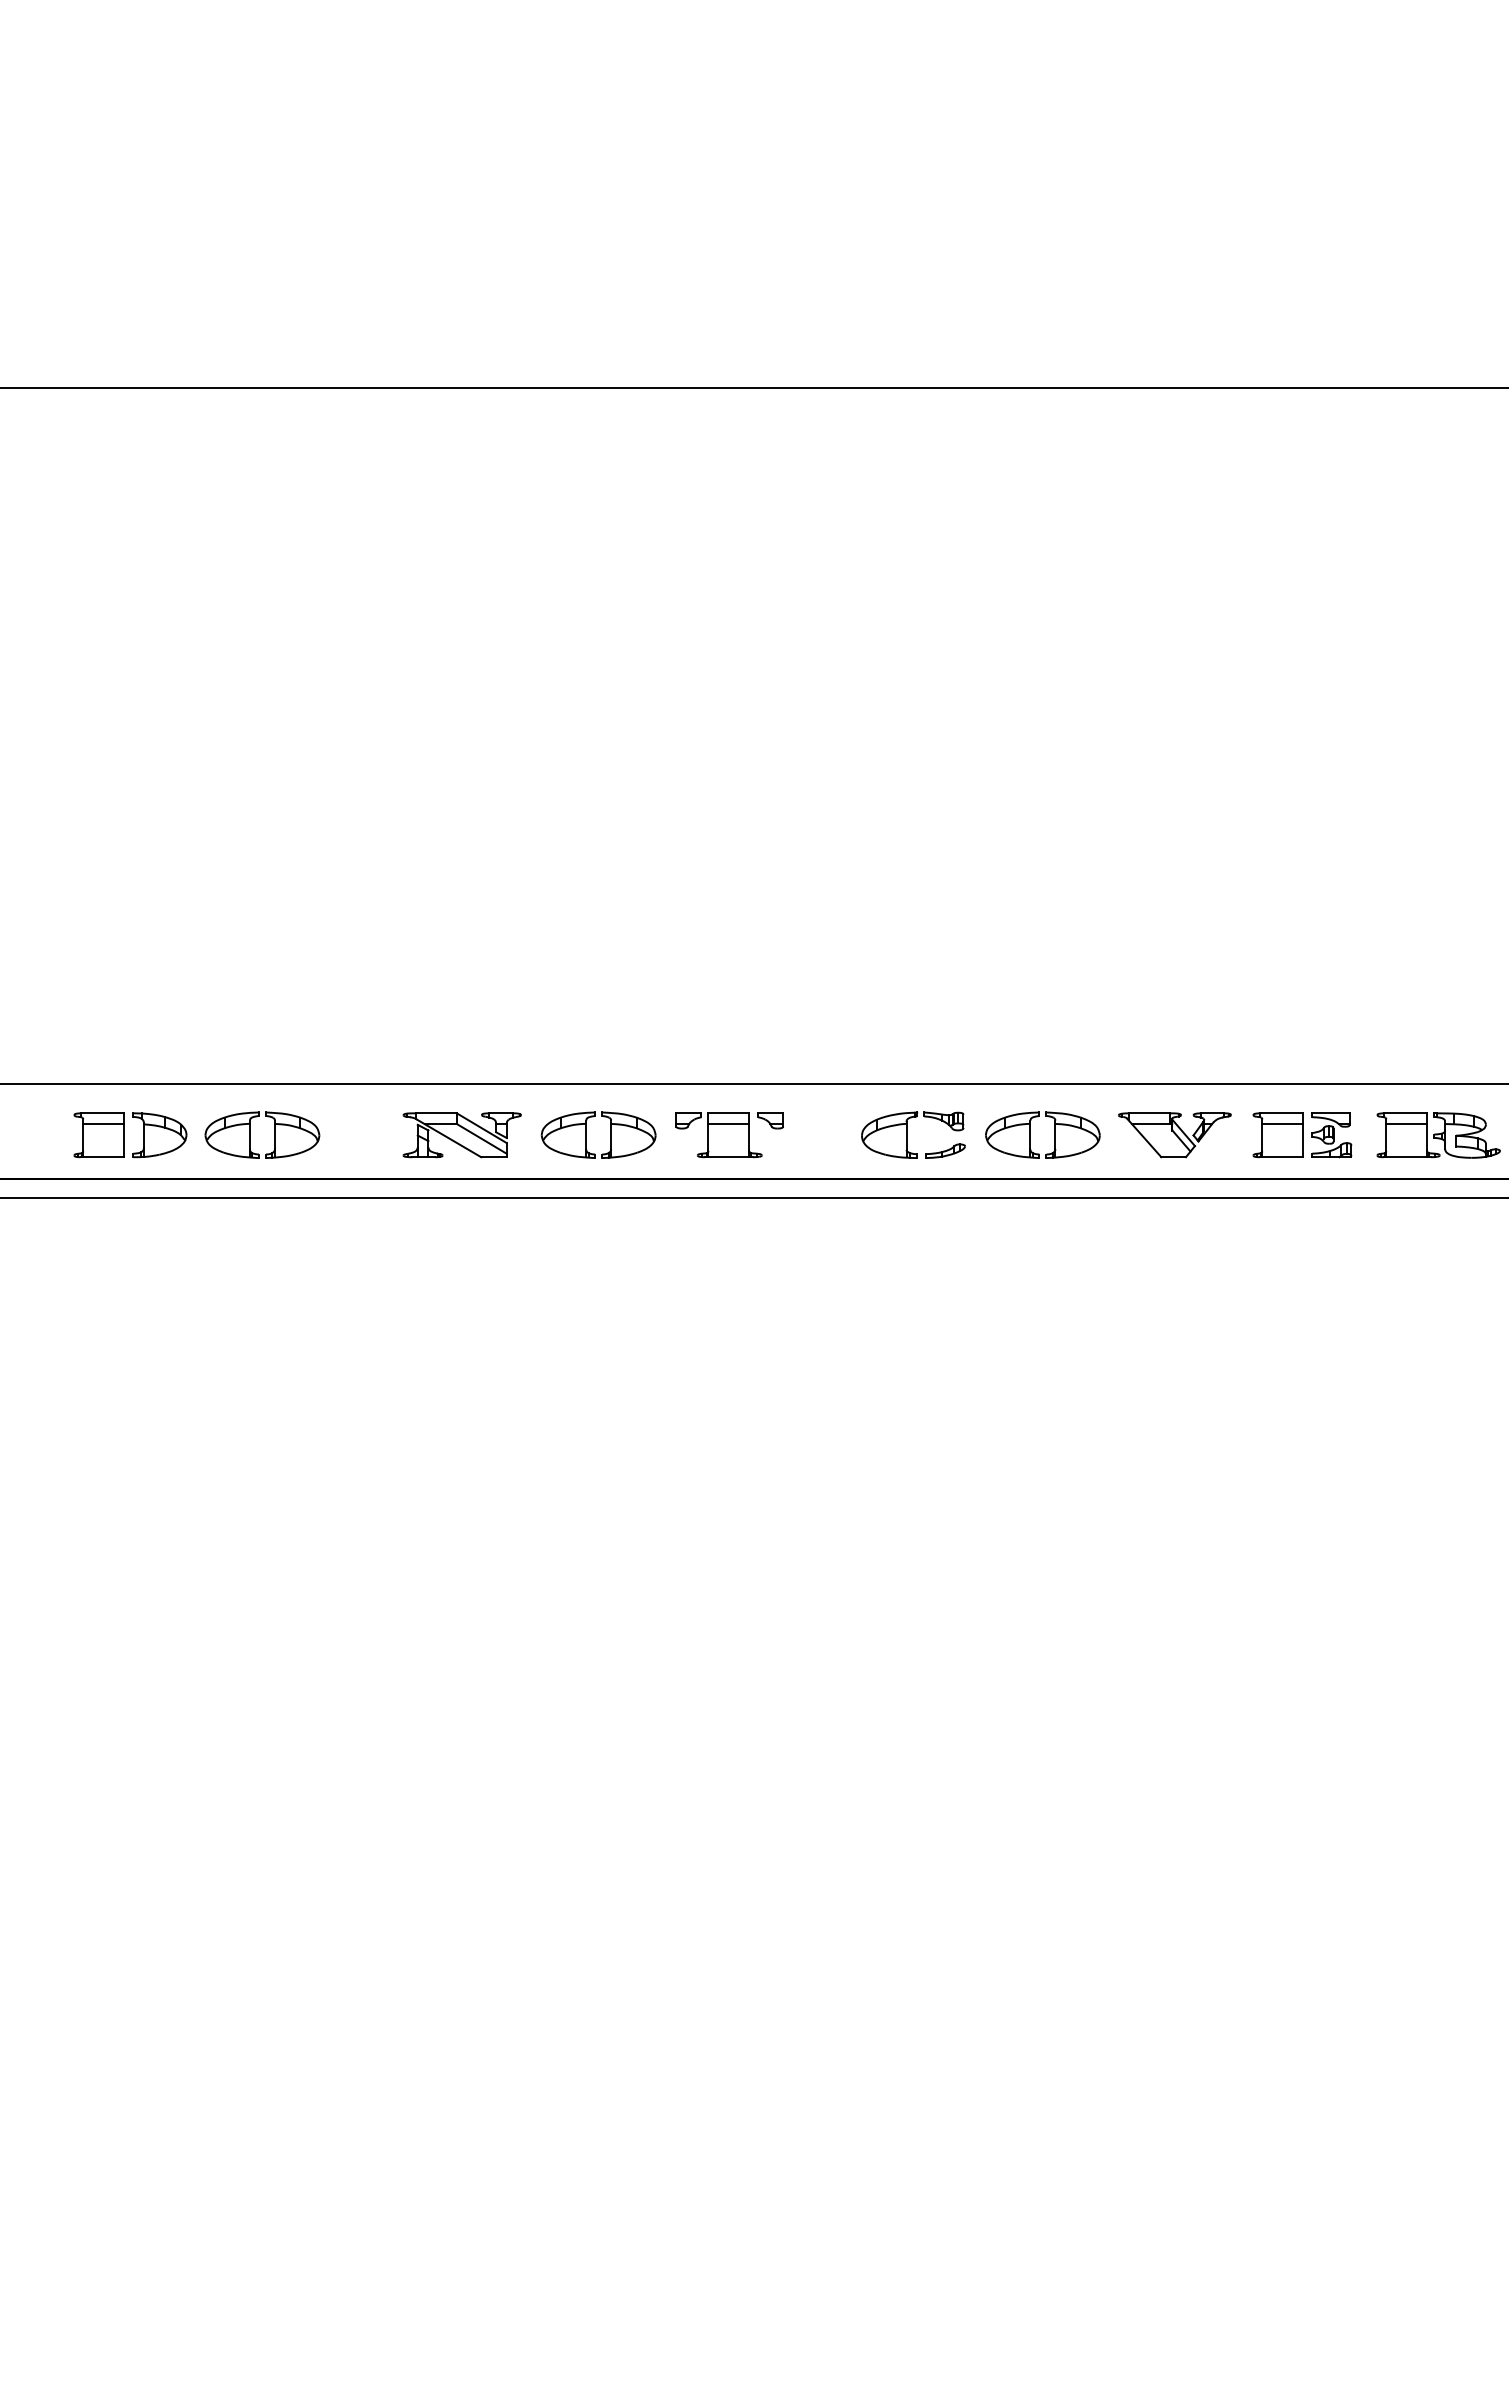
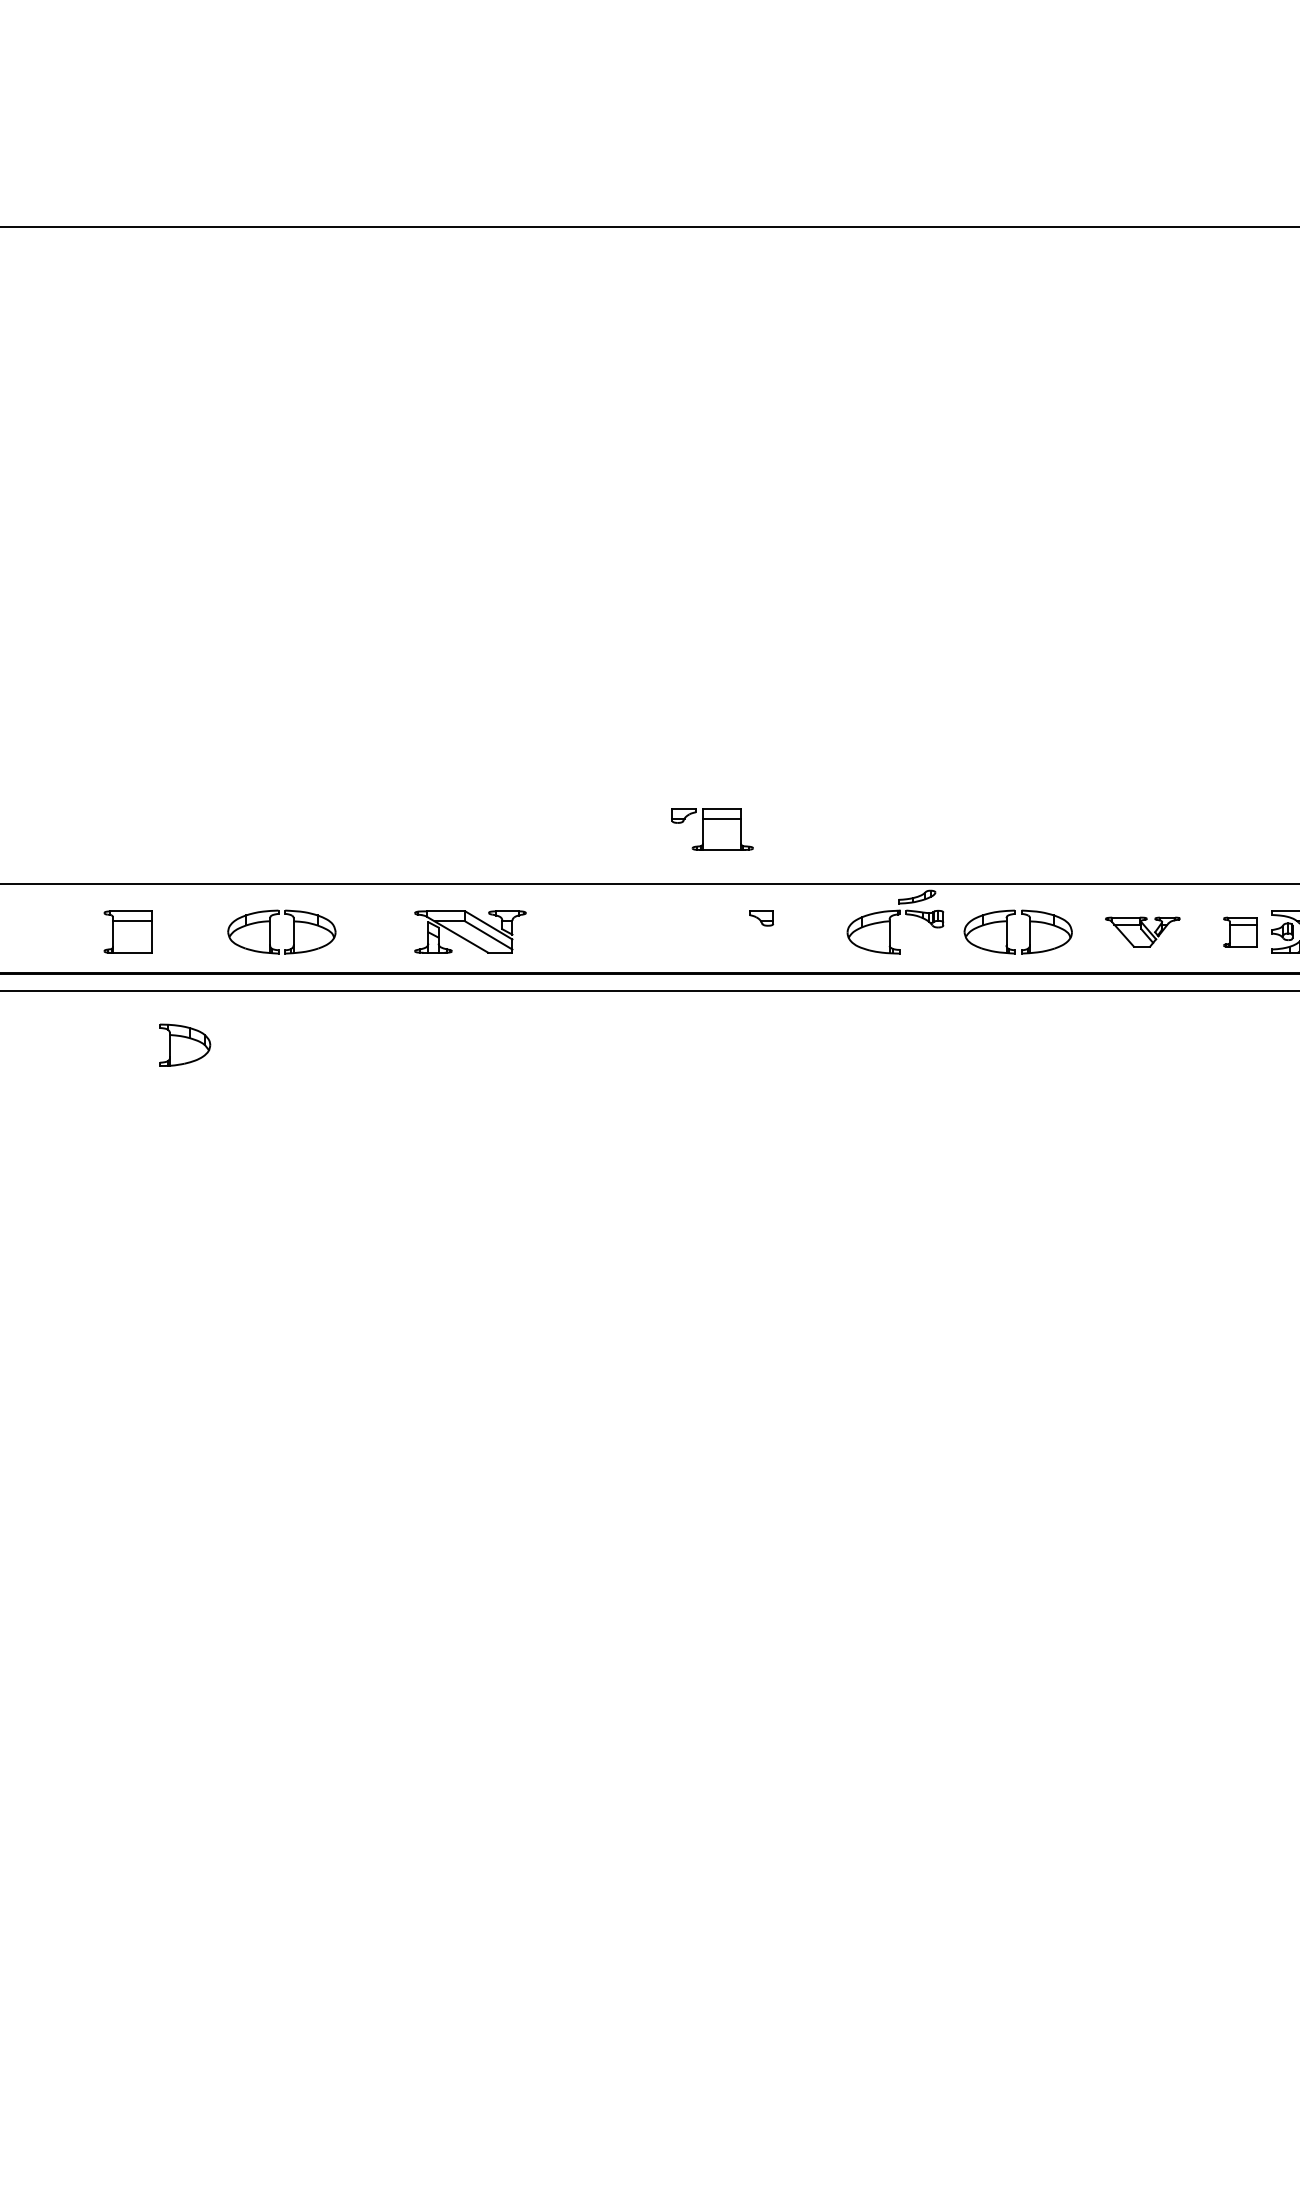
part: (586, 1134) -> (587, 931), removed
part: (159, 1135) -> (184, 1045), moved
part: (718, 1135) -> (712, 829), moved
part: (1174, 1135) -> (1142, 932), size x0.7
part: (1277, 1135) -> (1239, 932), size x0.7
part: (945, 1150) -> (916, 896), moved

